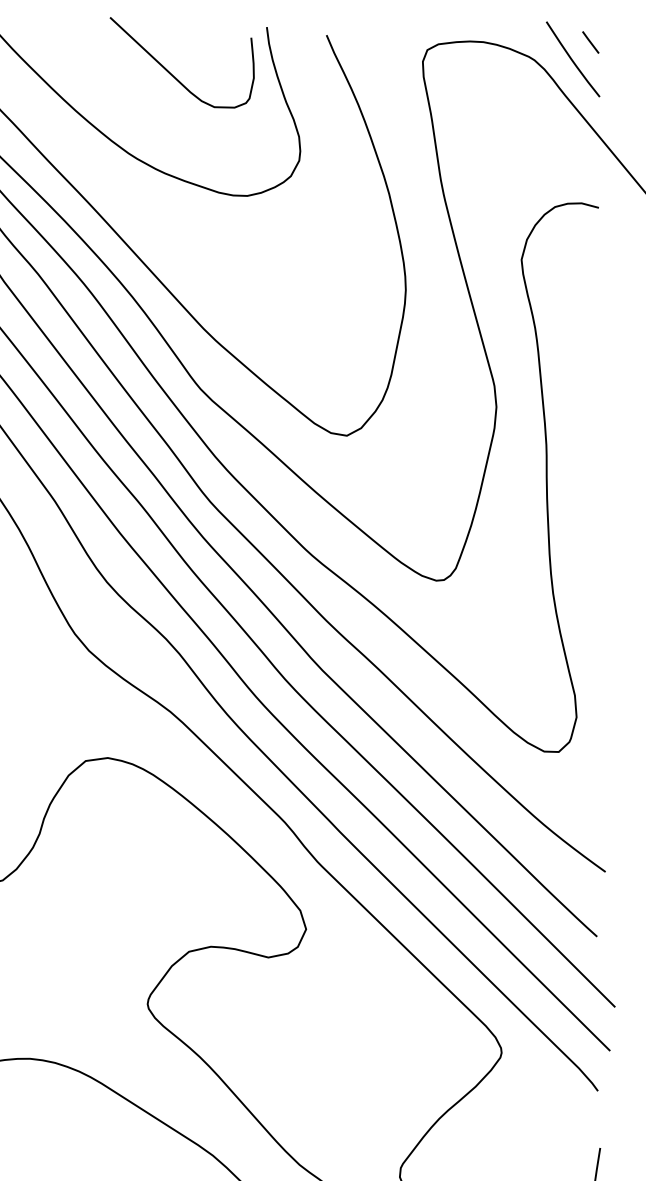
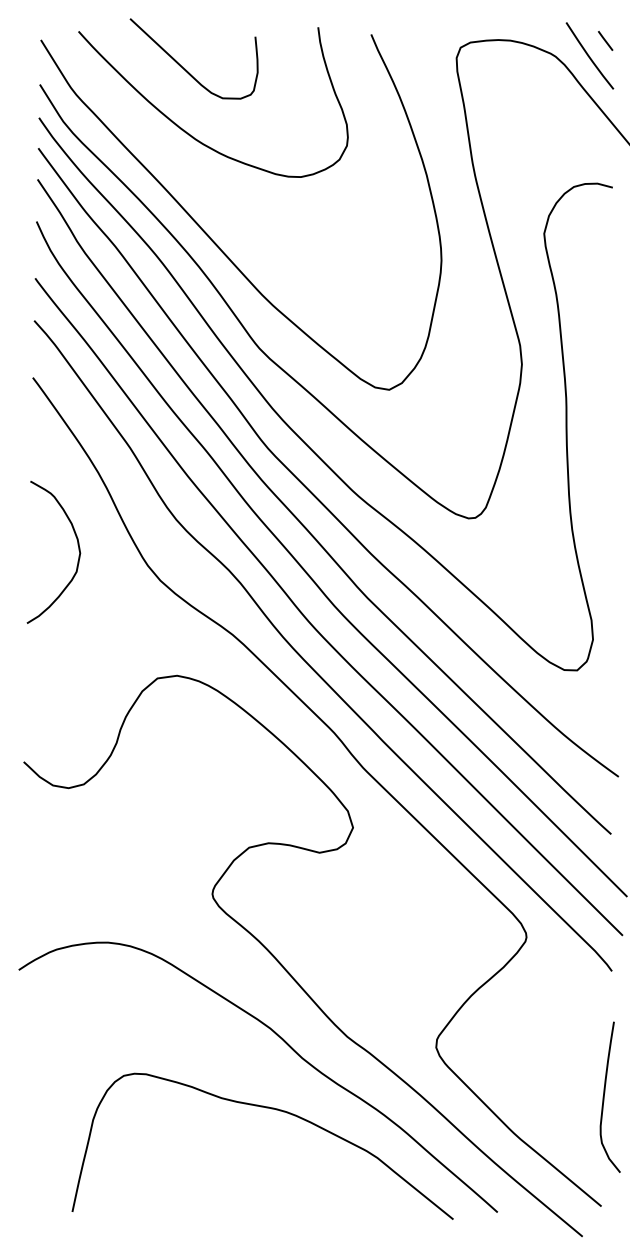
curve: (172, 73) -> (185, 68), moved

